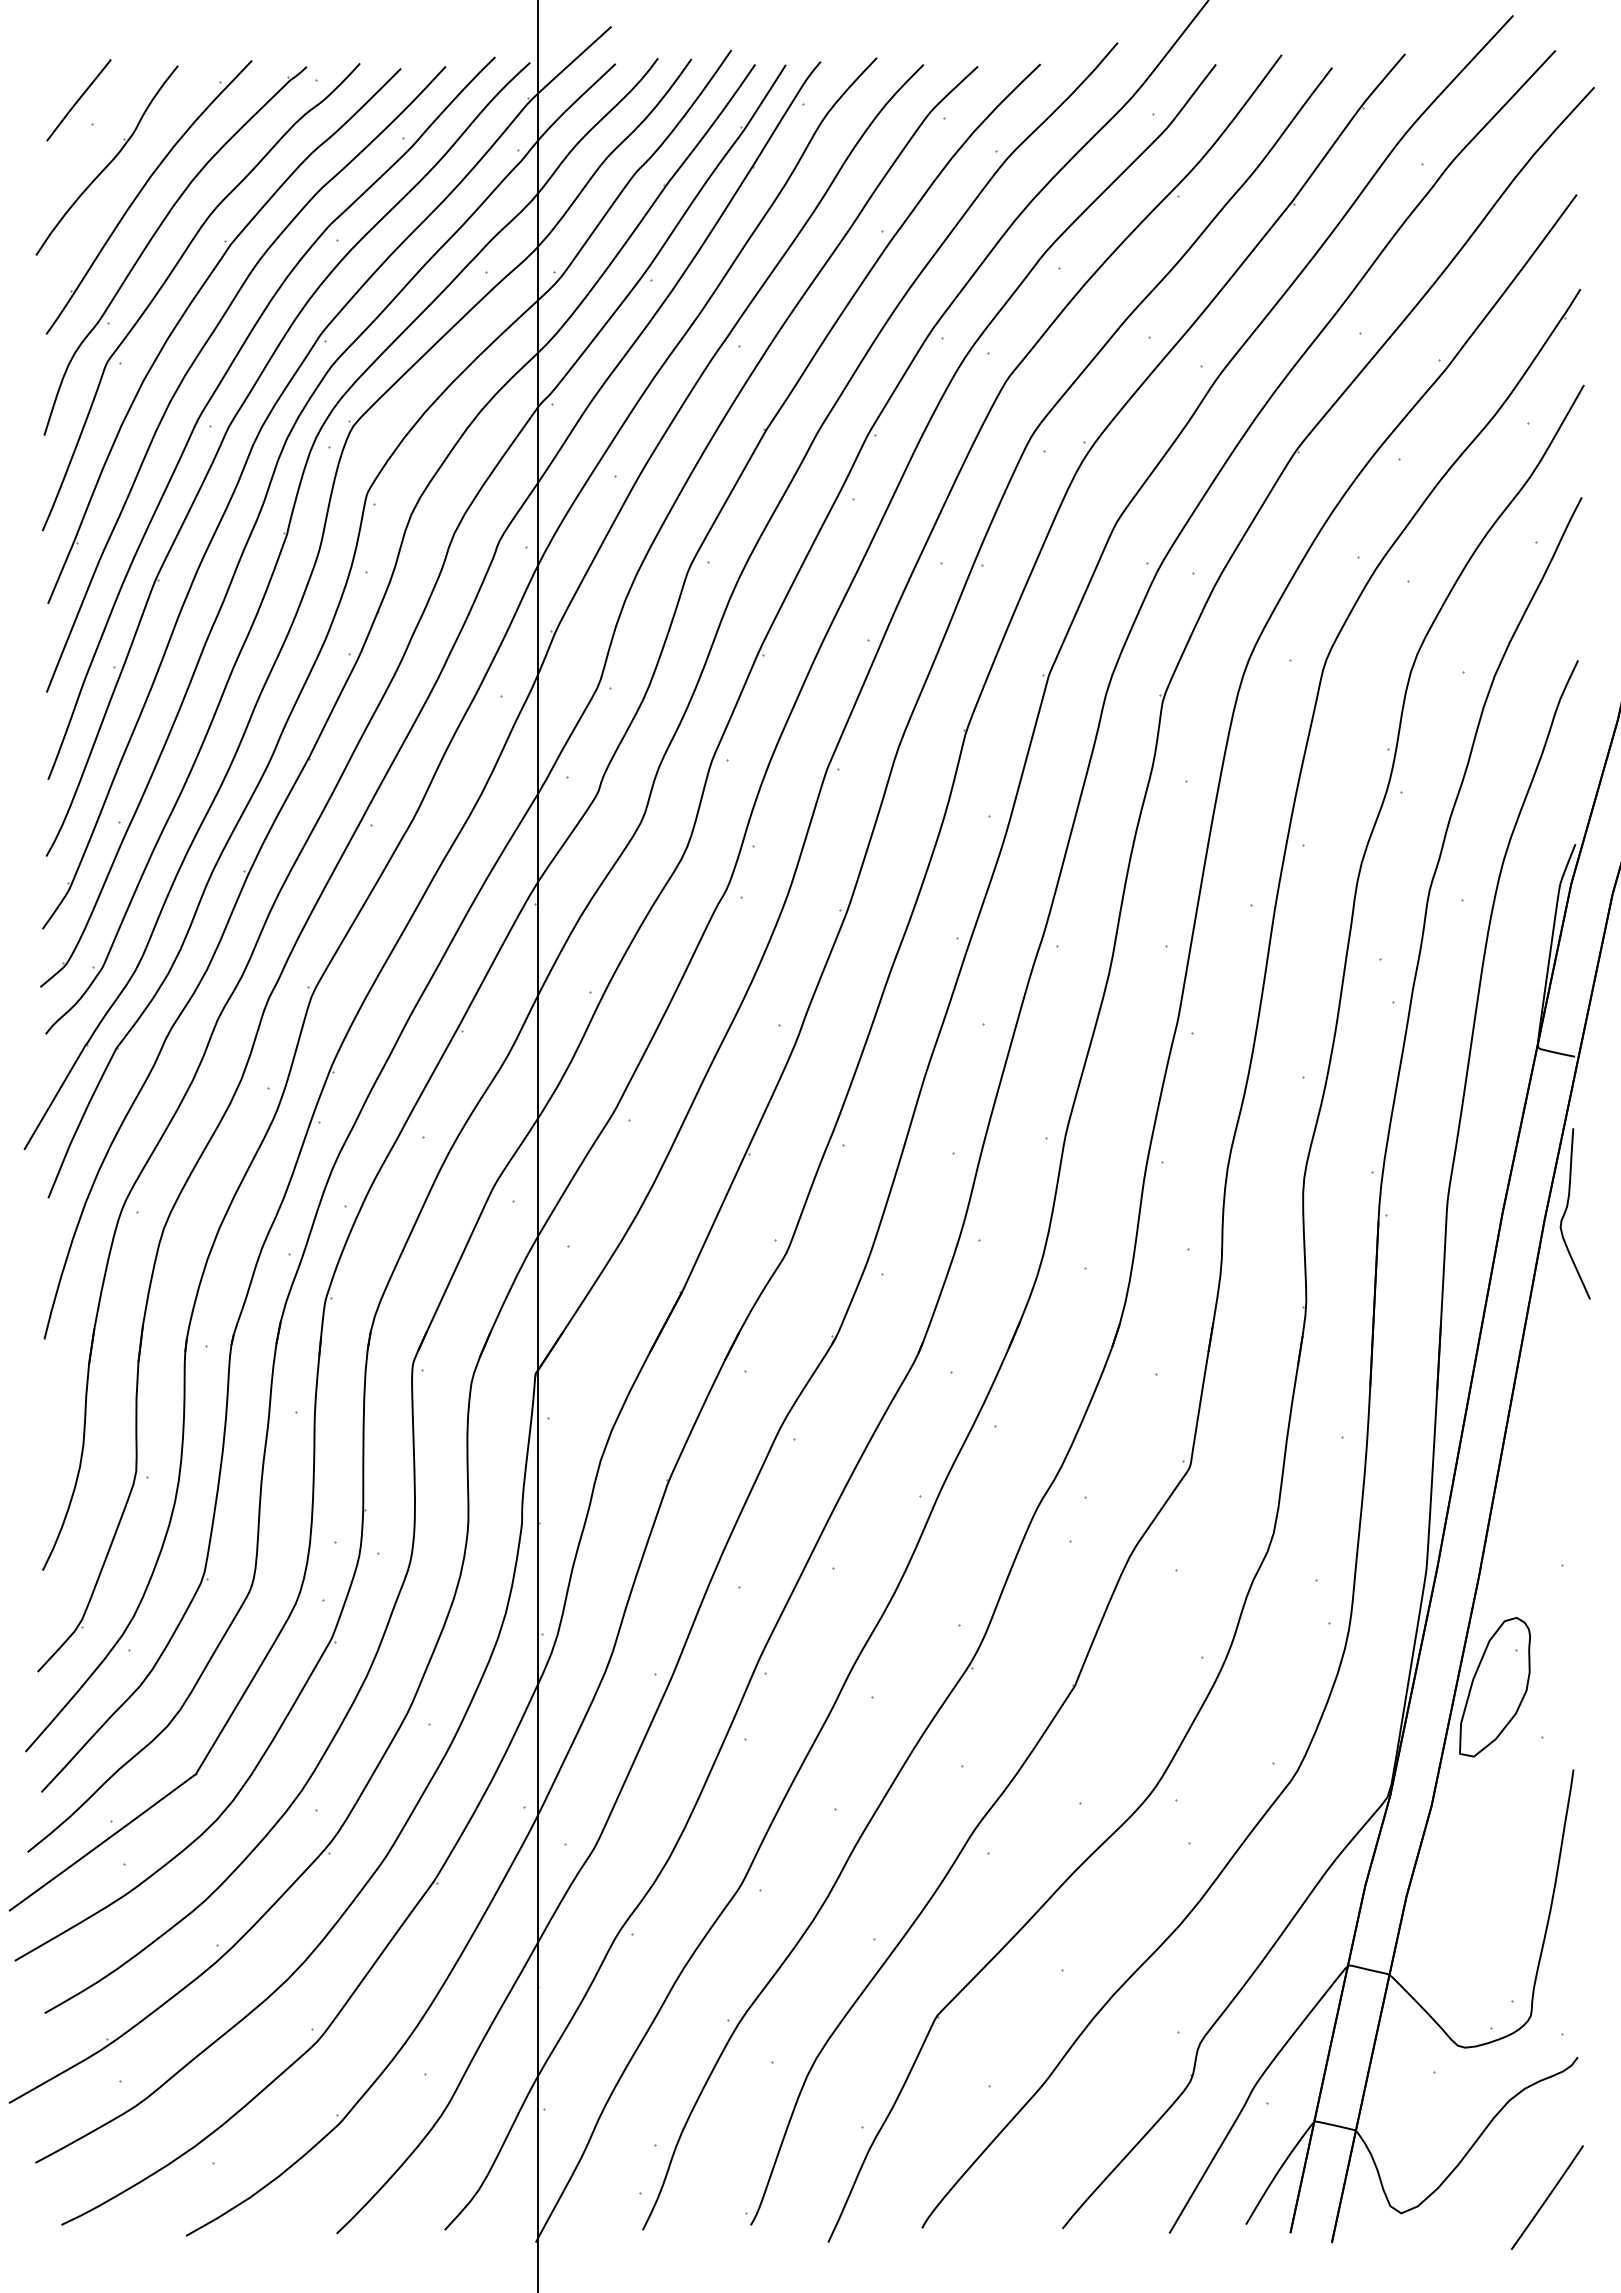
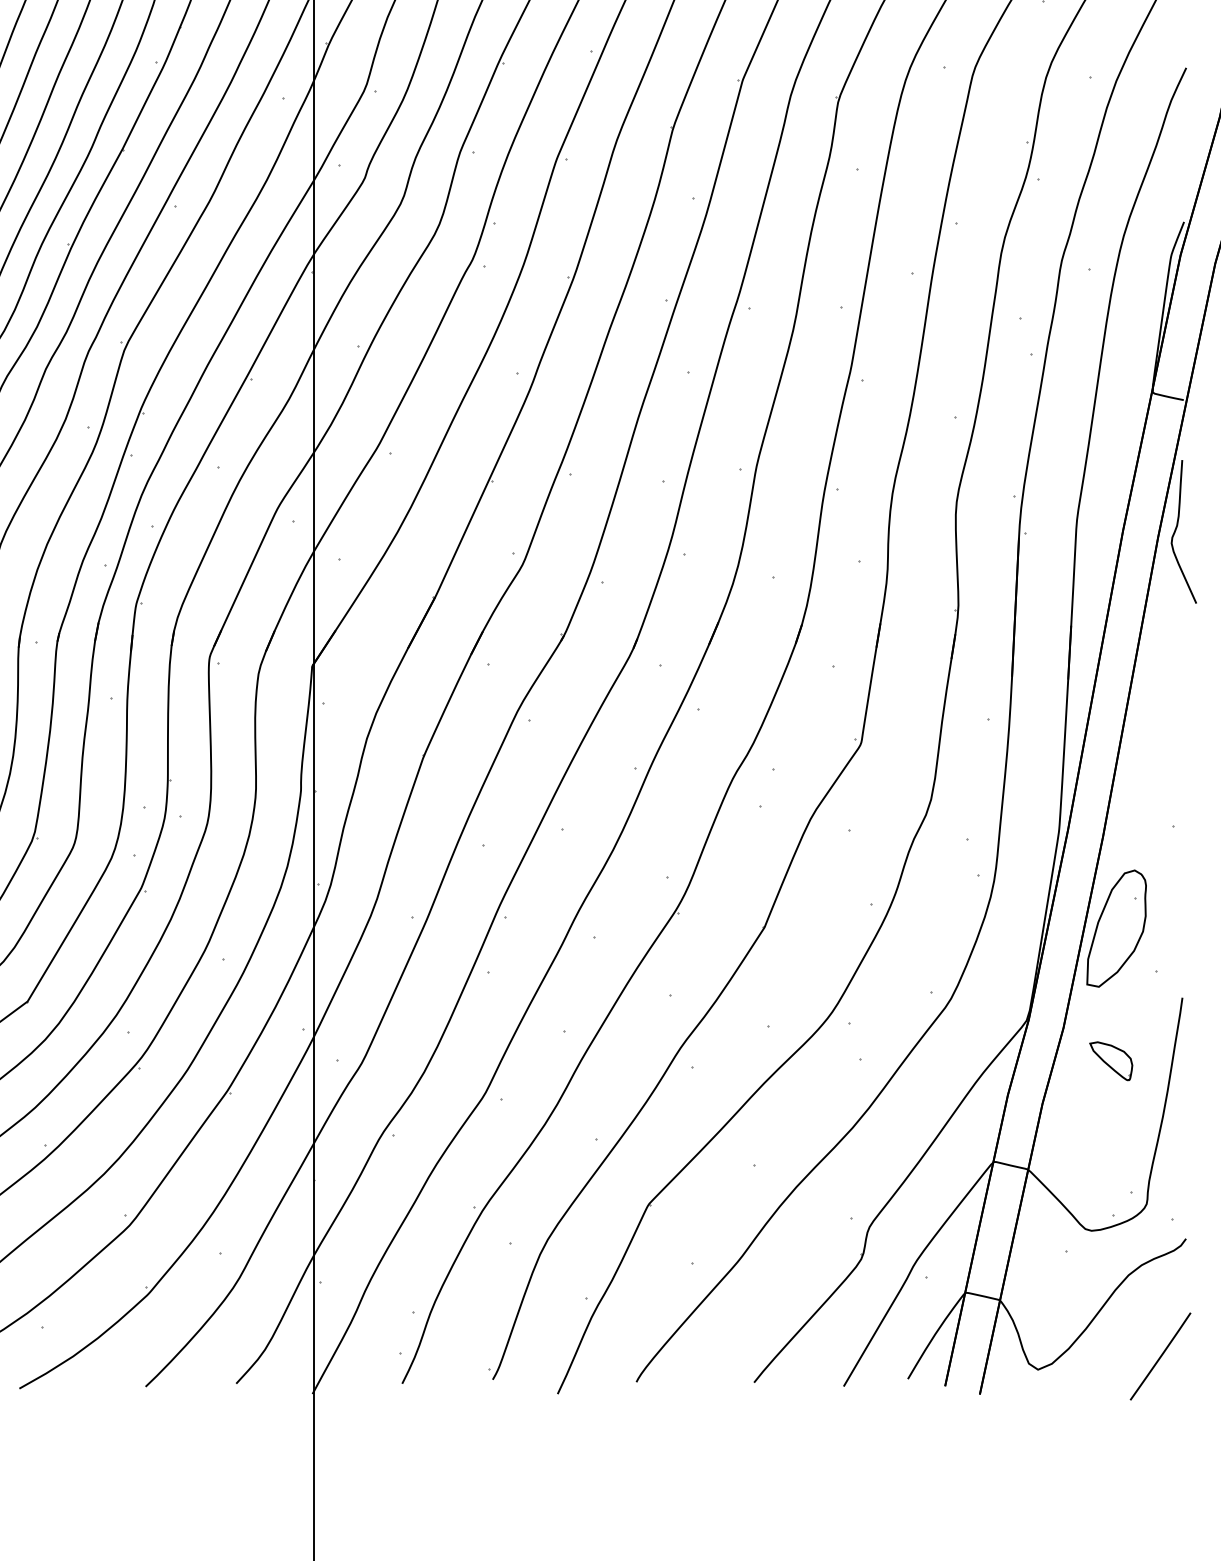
part: (1488, 1844) -> (1111, 1060), added

